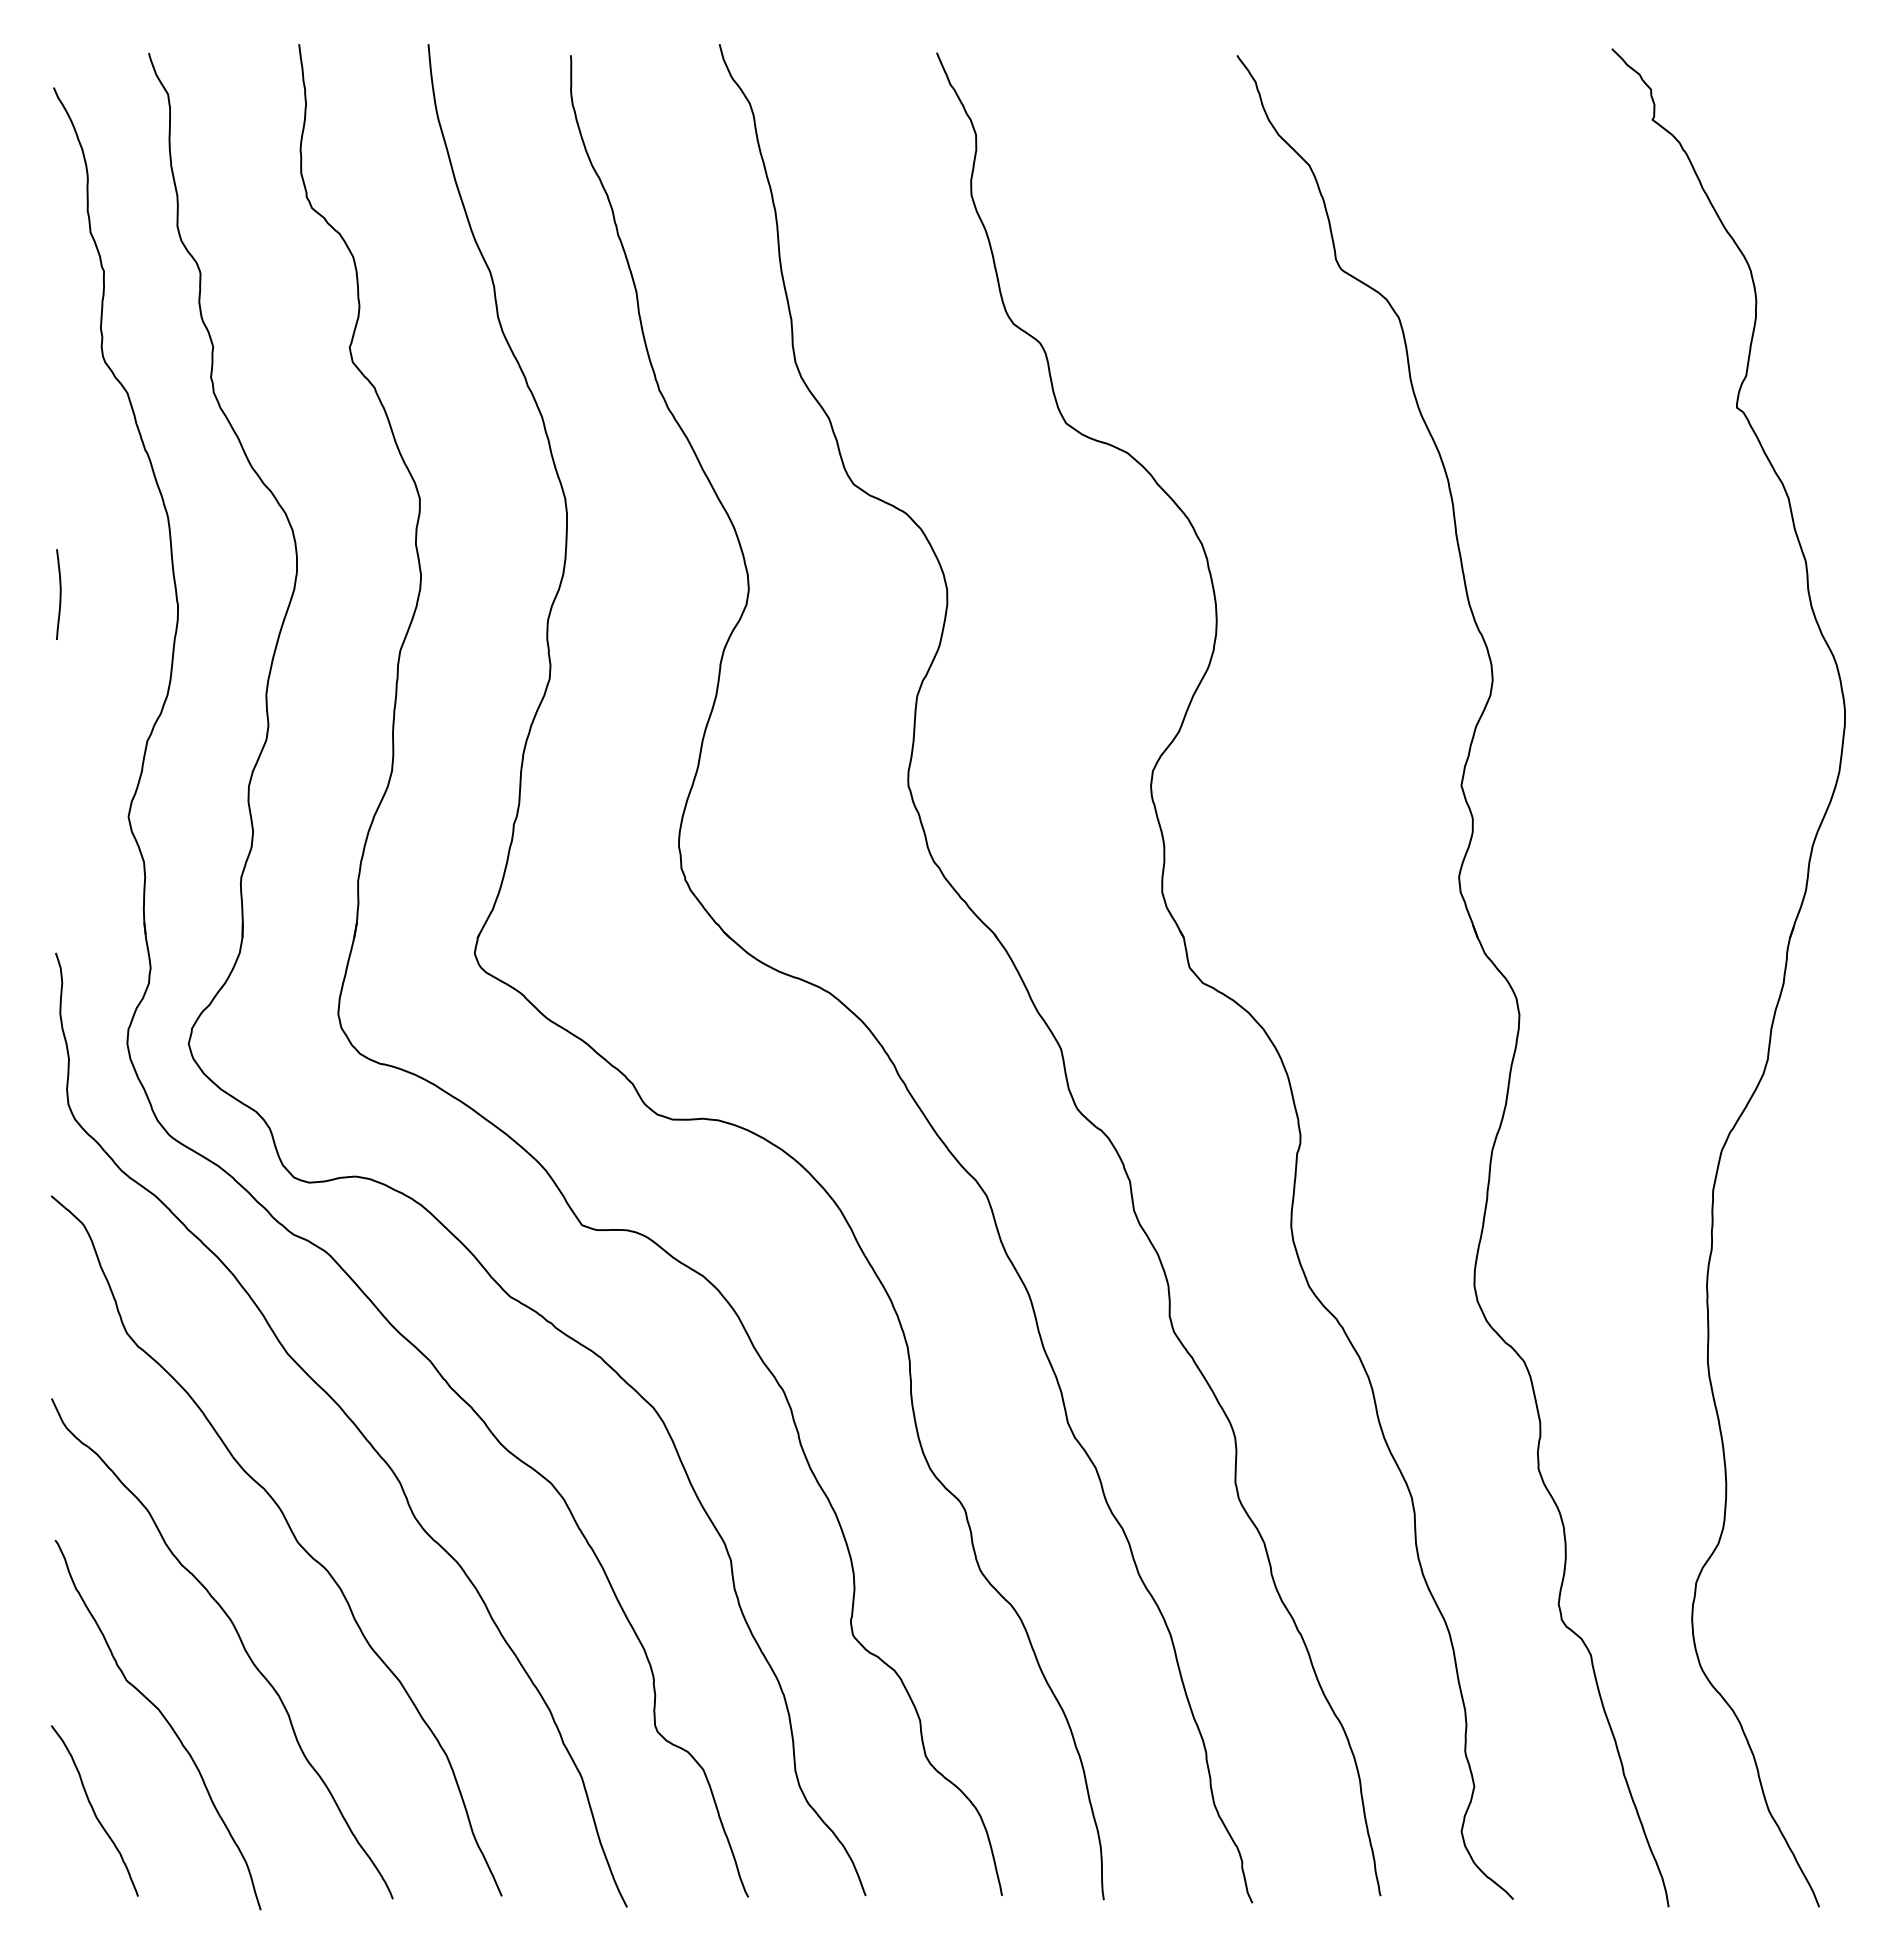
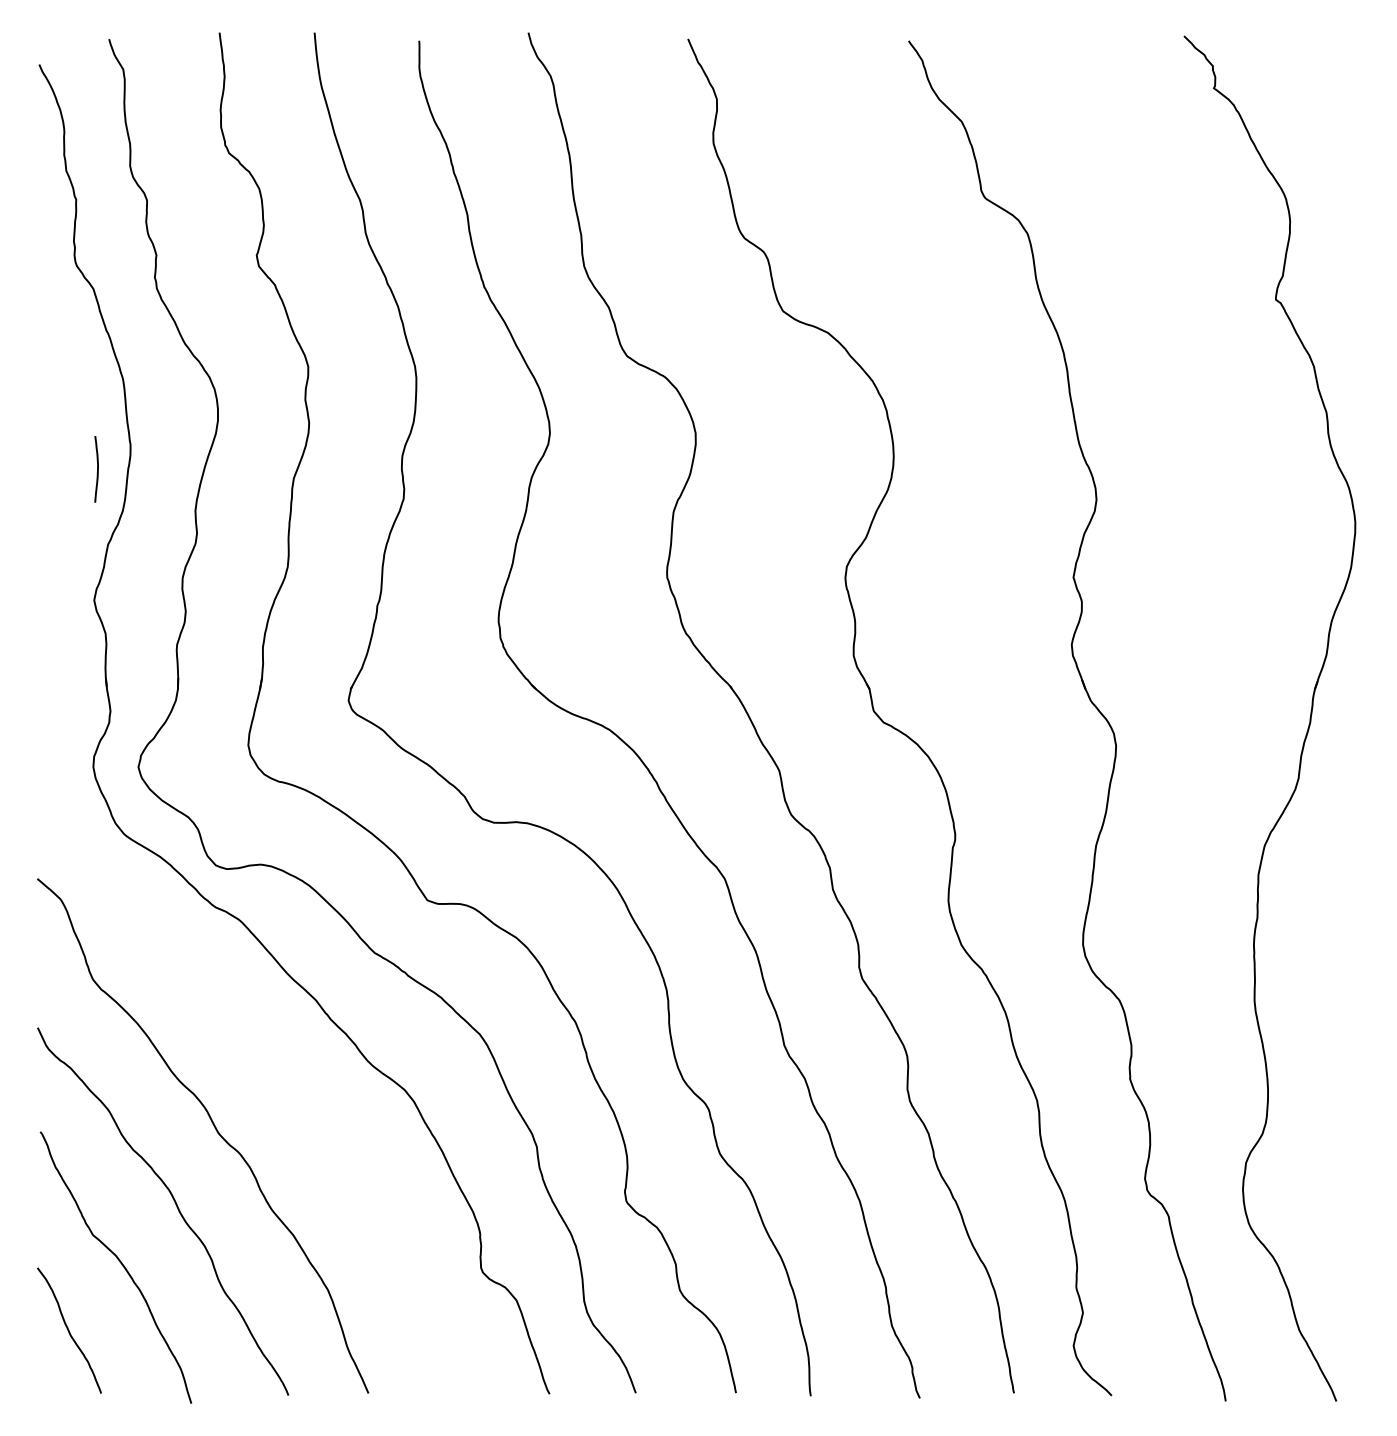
curve: (59, 594) -> (97, 469), moved
curve: (349, 1420) -> (256, 1043), removed

